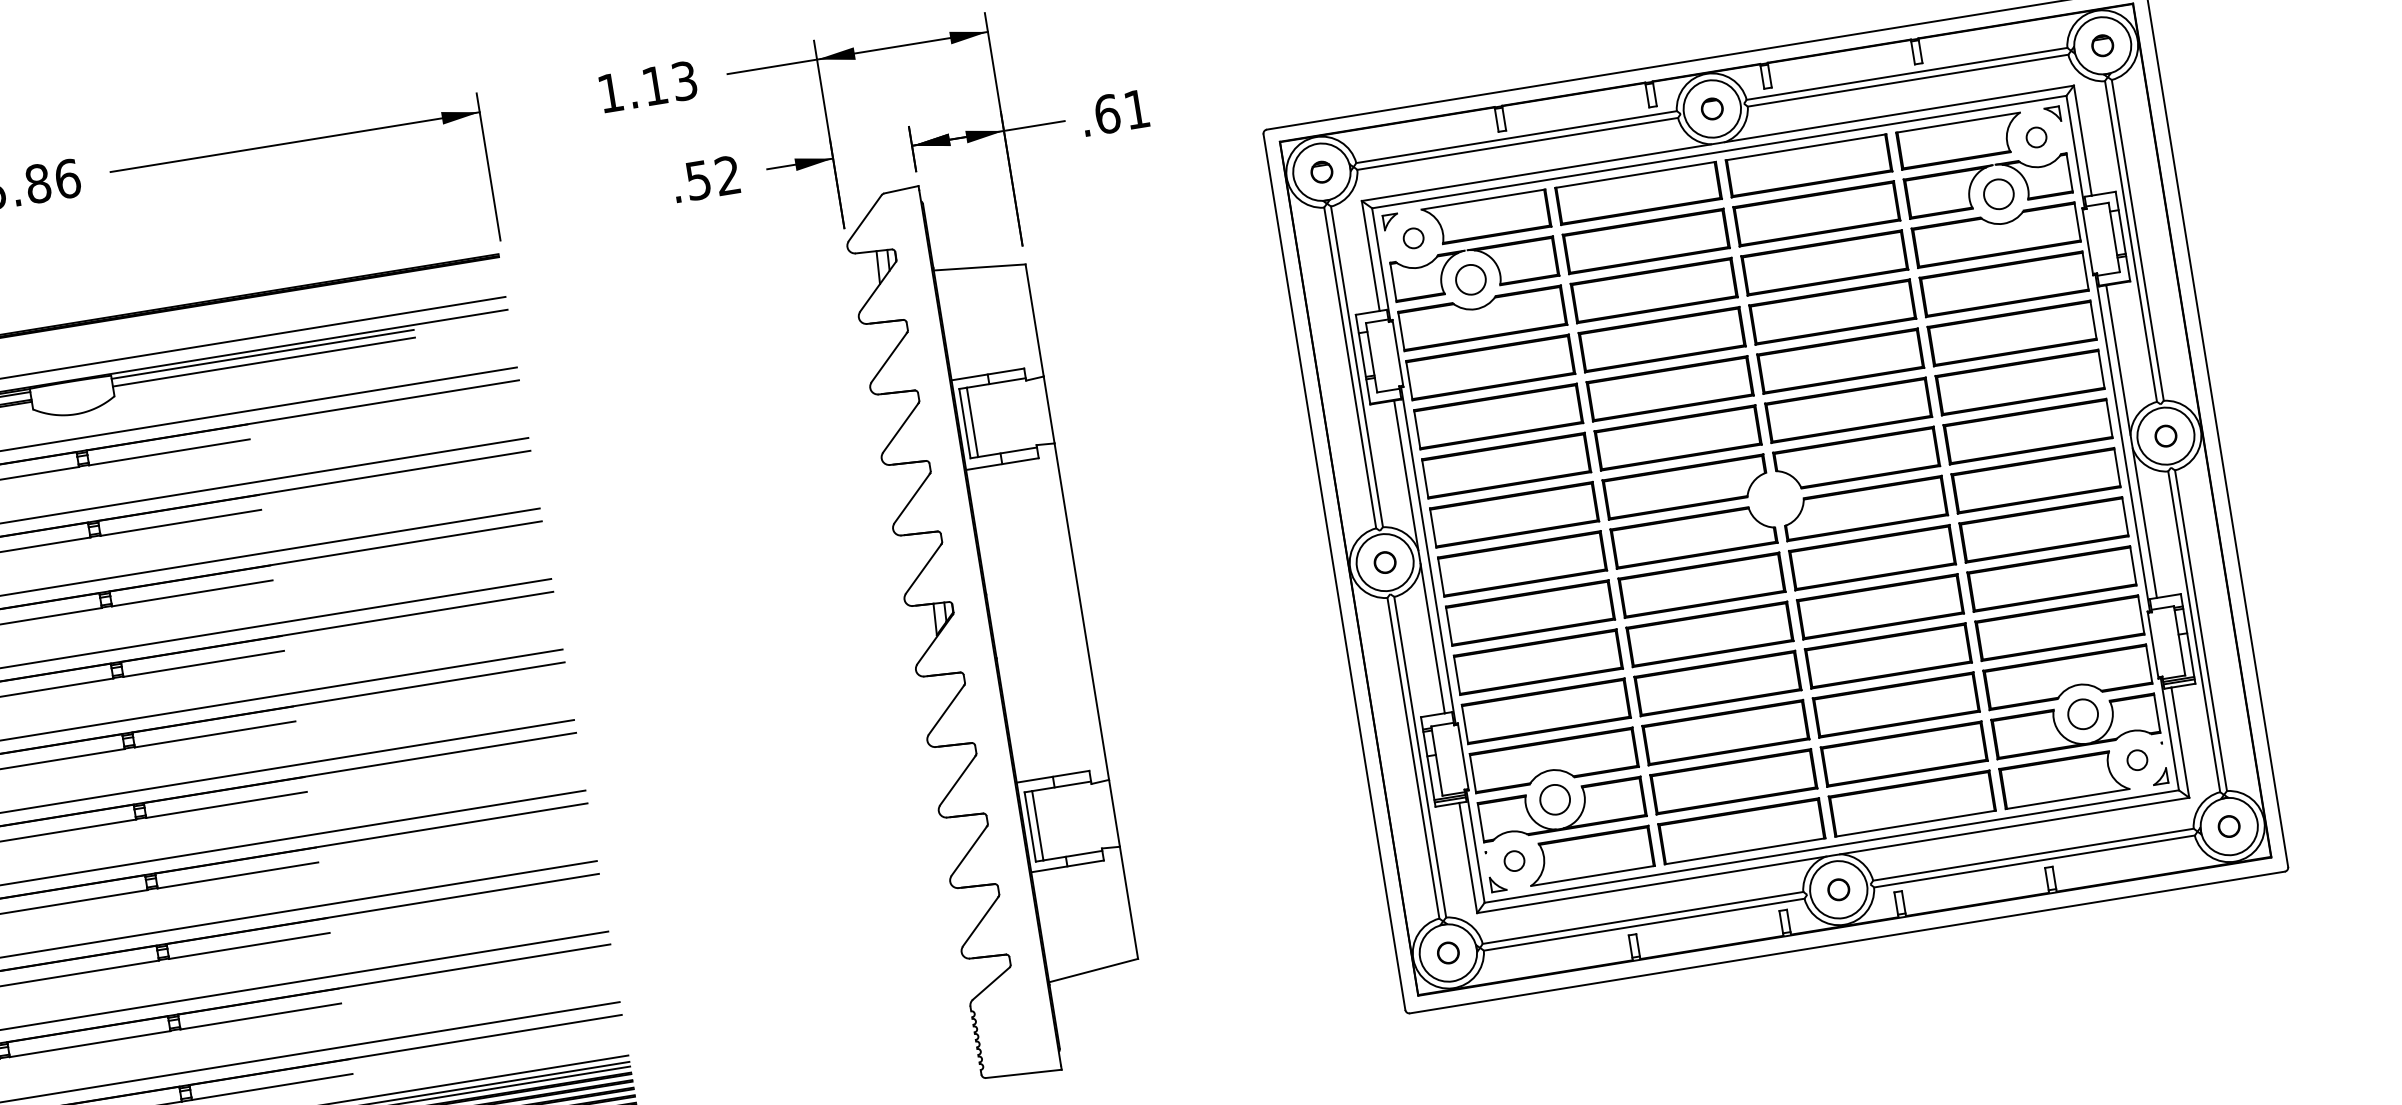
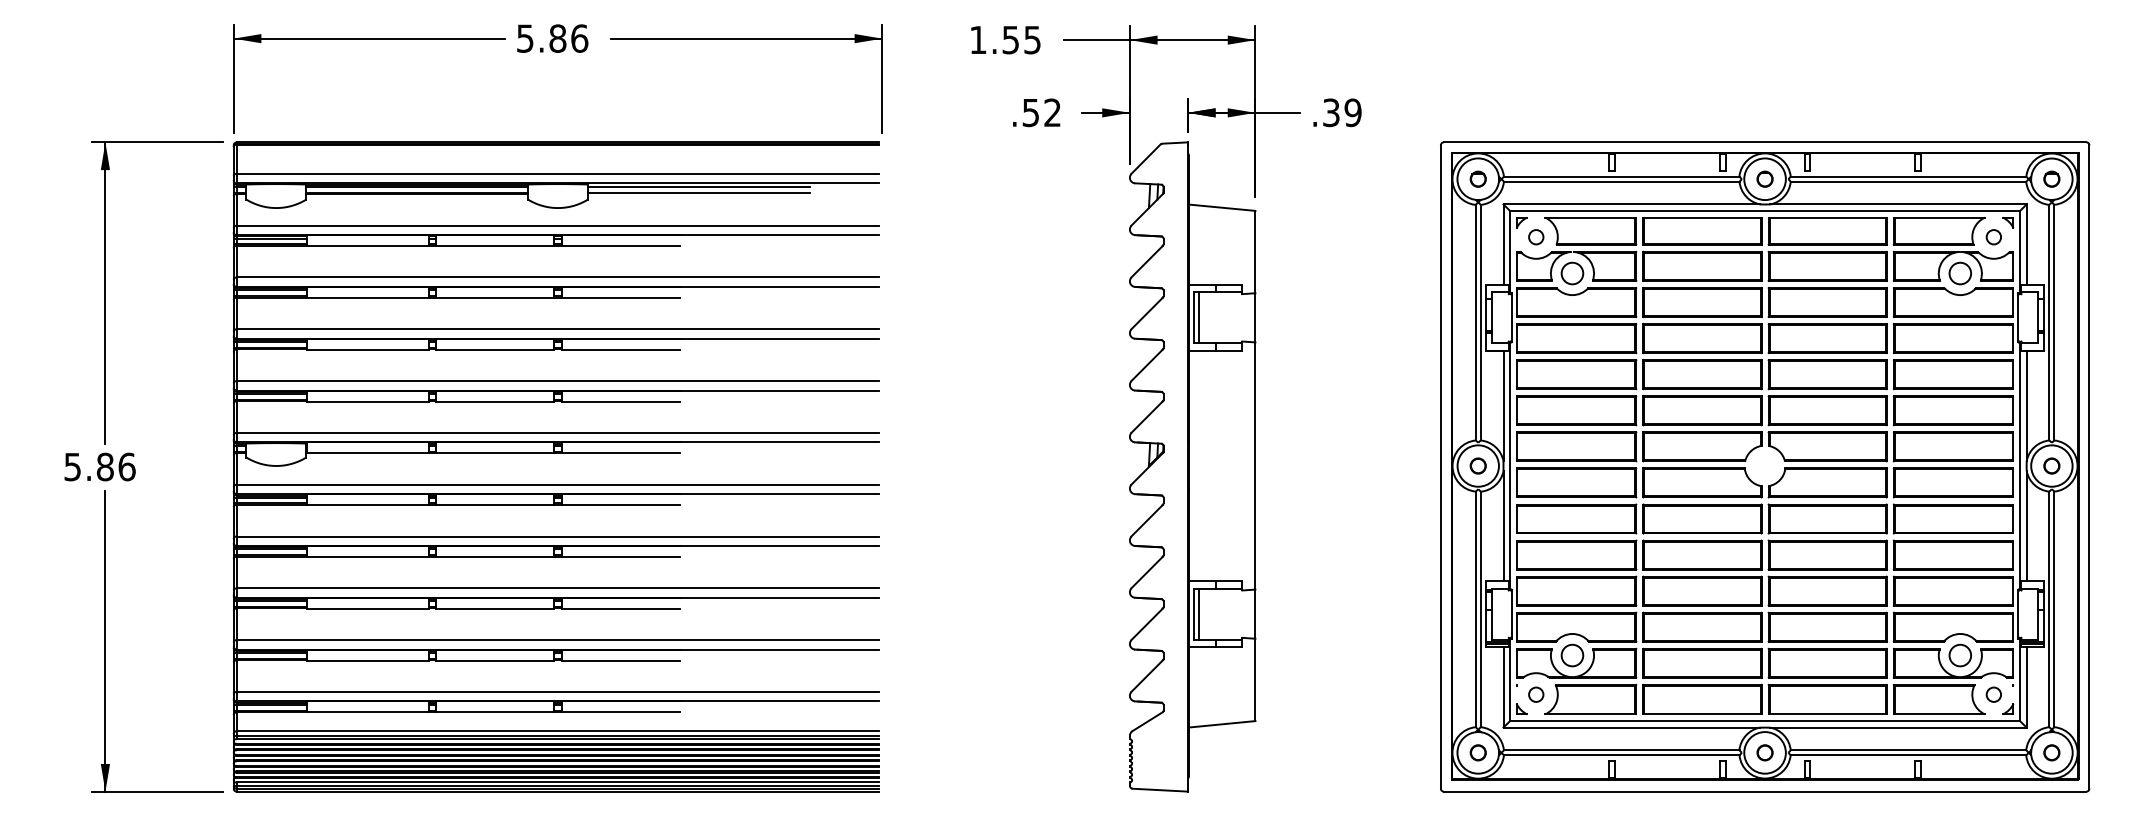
text: (669, 82) -> (1021, 39), 1.13 -> 1.55
text: (1122, 111) -> (1342, 112), .61 -> .39

